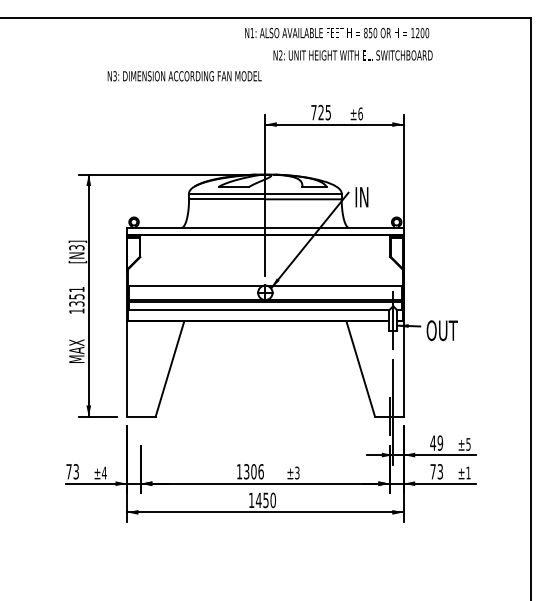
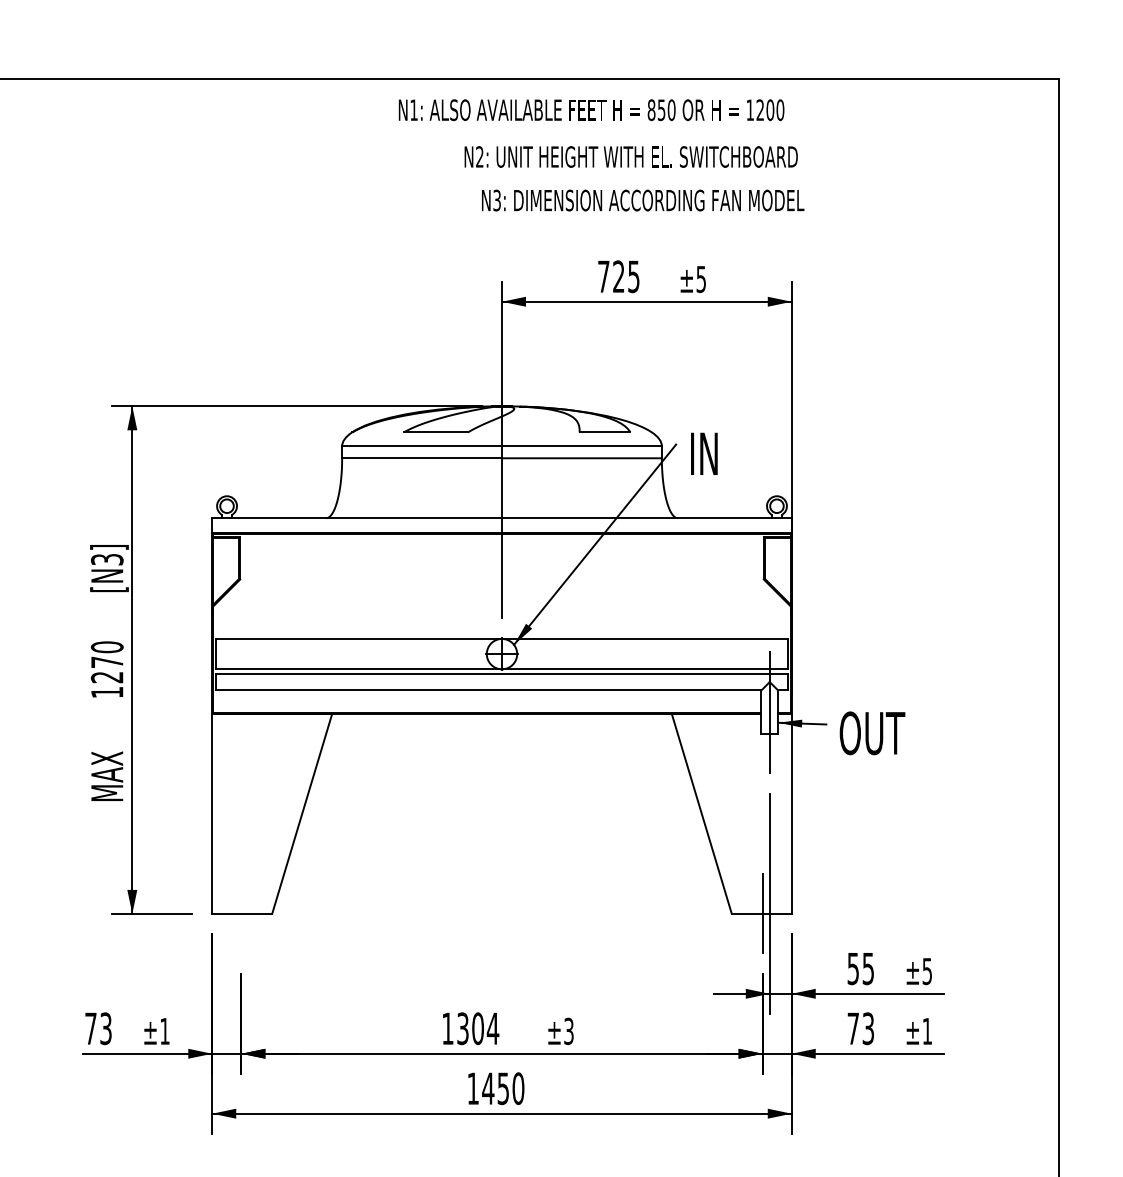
text: (337, 33) -> (592, 111), moved
text: (352, 55) -> (630, 157), moved
text: (184, 76) -> (642, 201), moved
text: (360, 113) -> (701, 278), ±6 -> ±5
text: (76, 296) -> (106, 661), 1351 -> 1270
text: (436, 442) -> (860, 967), 49 -> 55
text: (261, 471) -> (493, 1028), 1306 -> 1304
text: (104, 472) -> (165, 1030), ±4 -> ±1

